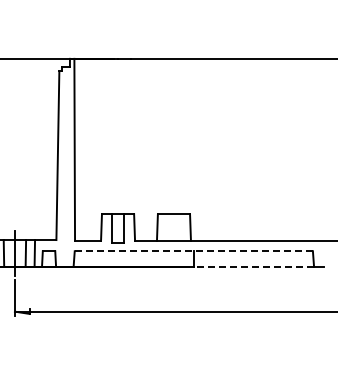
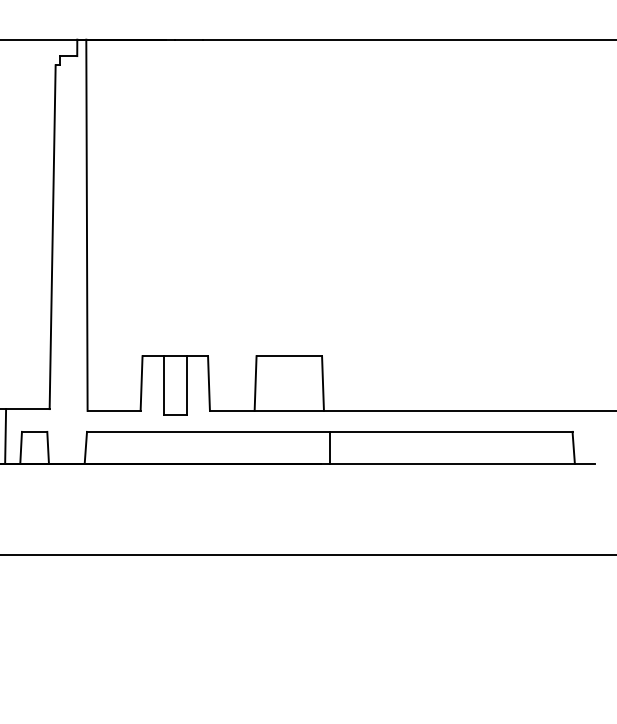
line: (193, 251) -> (329, 432), dashed -> solid
line: (253, 266) -> (451, 462), dashed -> solid

